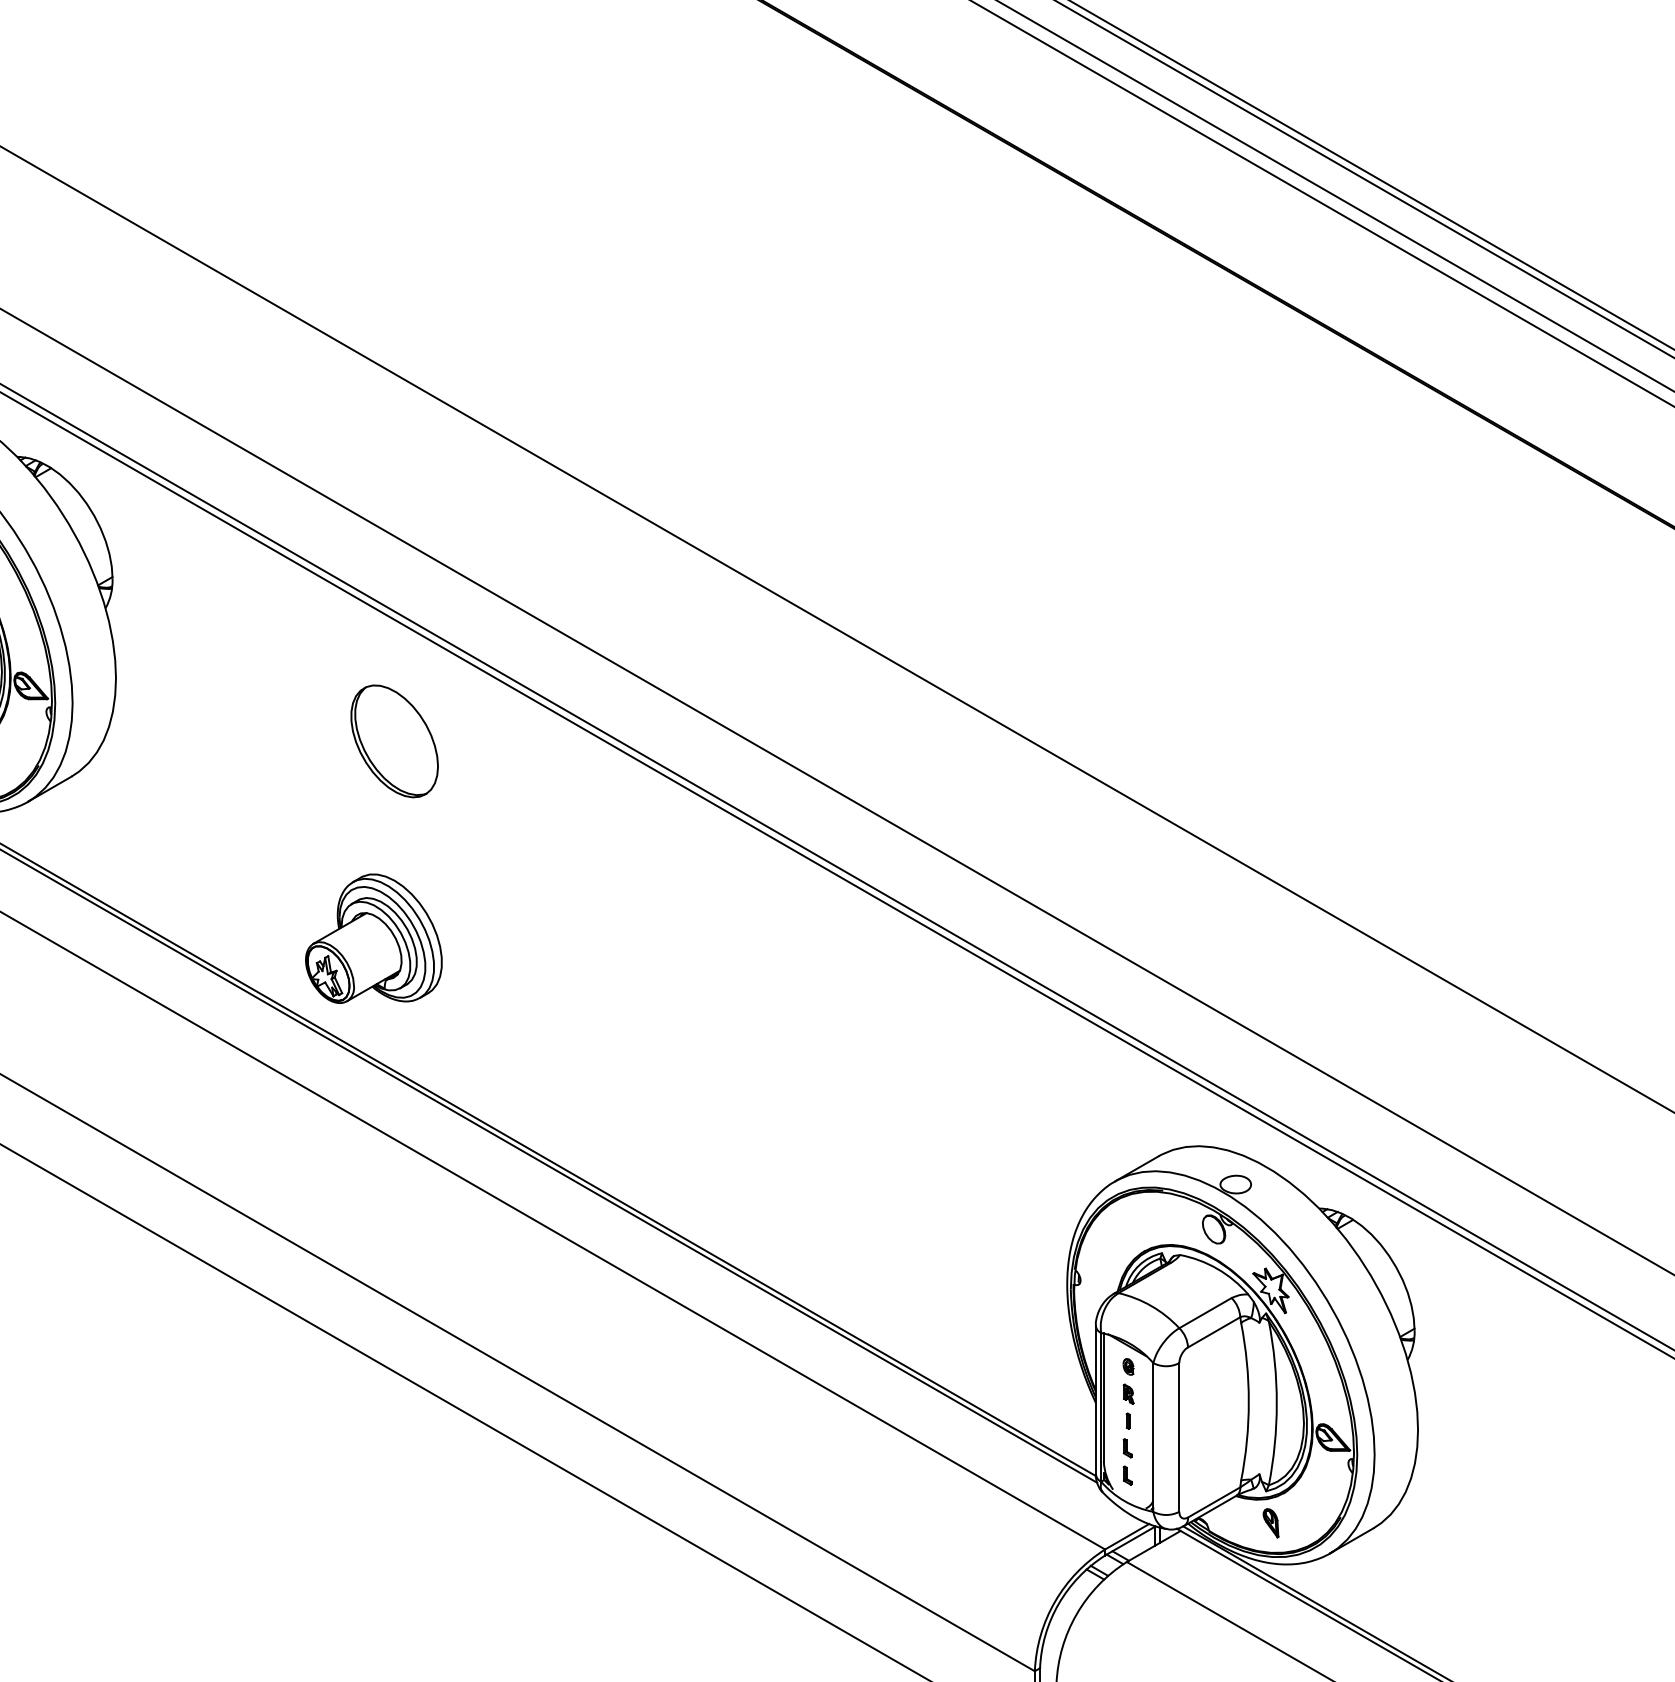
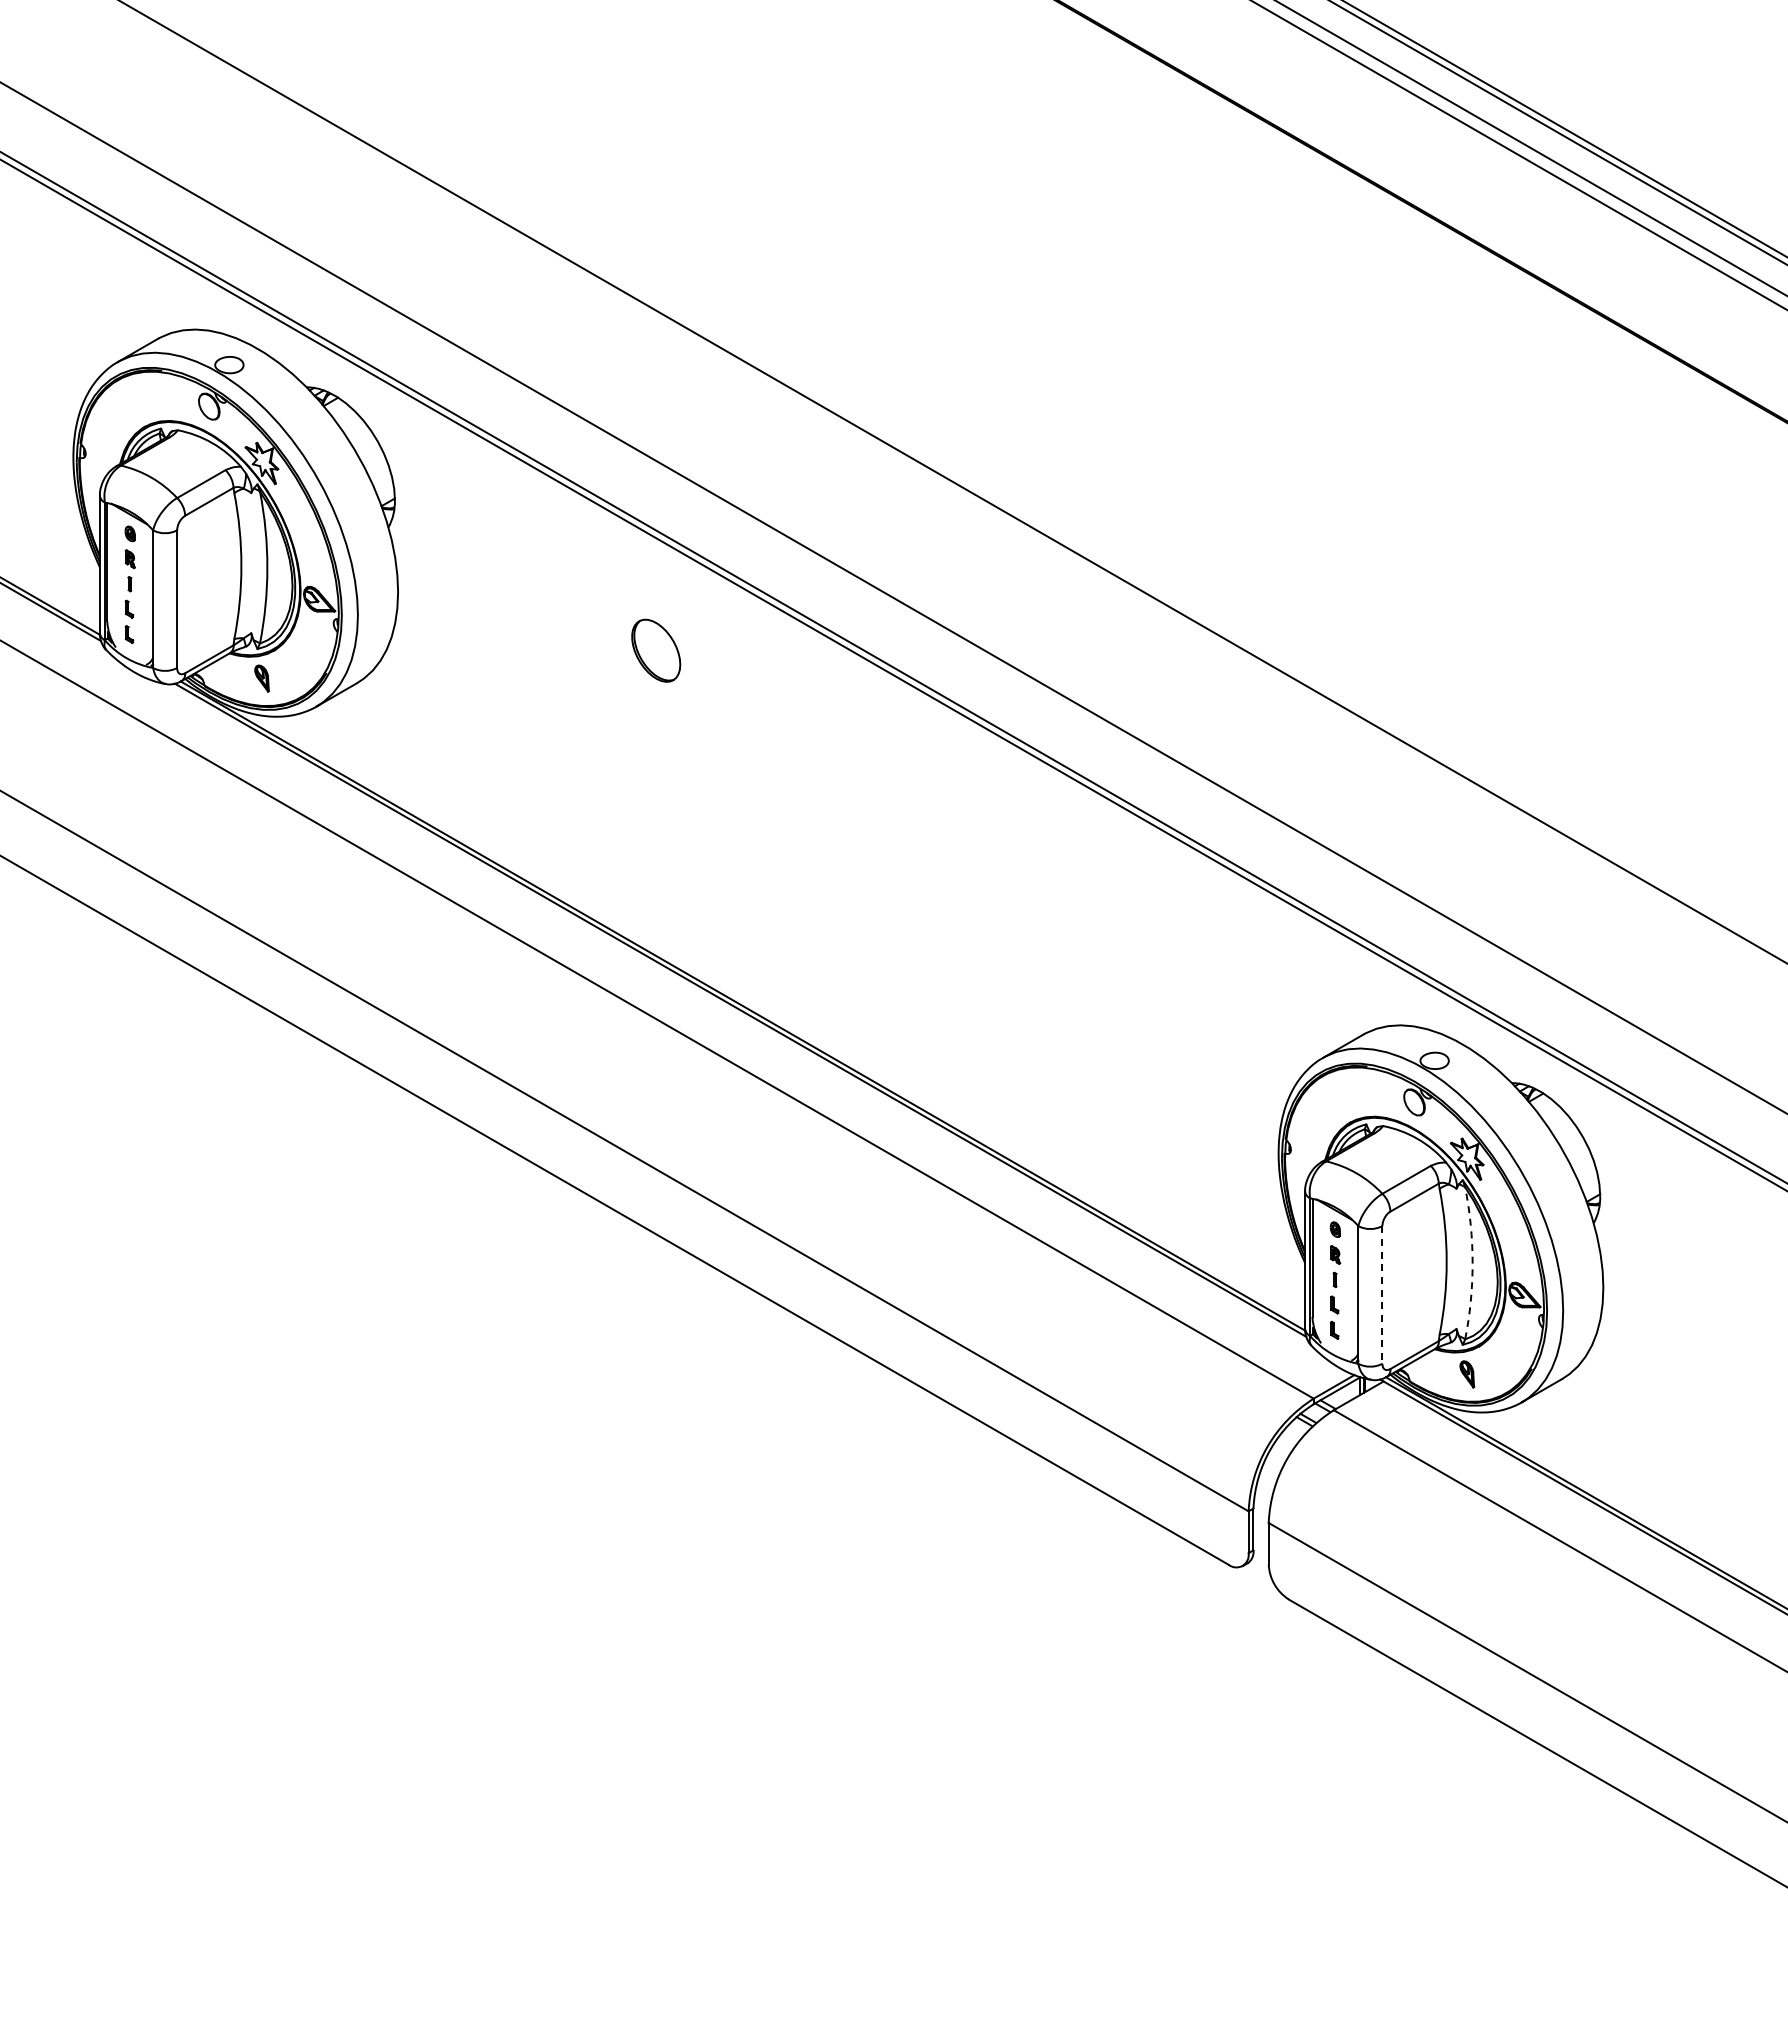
part: (395, 741) -> (656, 650), size x0.6
part: (373, 938) -> (636, 833), removed
arc: (1276, 1403) -> (1472, 1263), solid -> dashed
line: (1179, 1436) -> (1382, 1294), solid -> dashed

